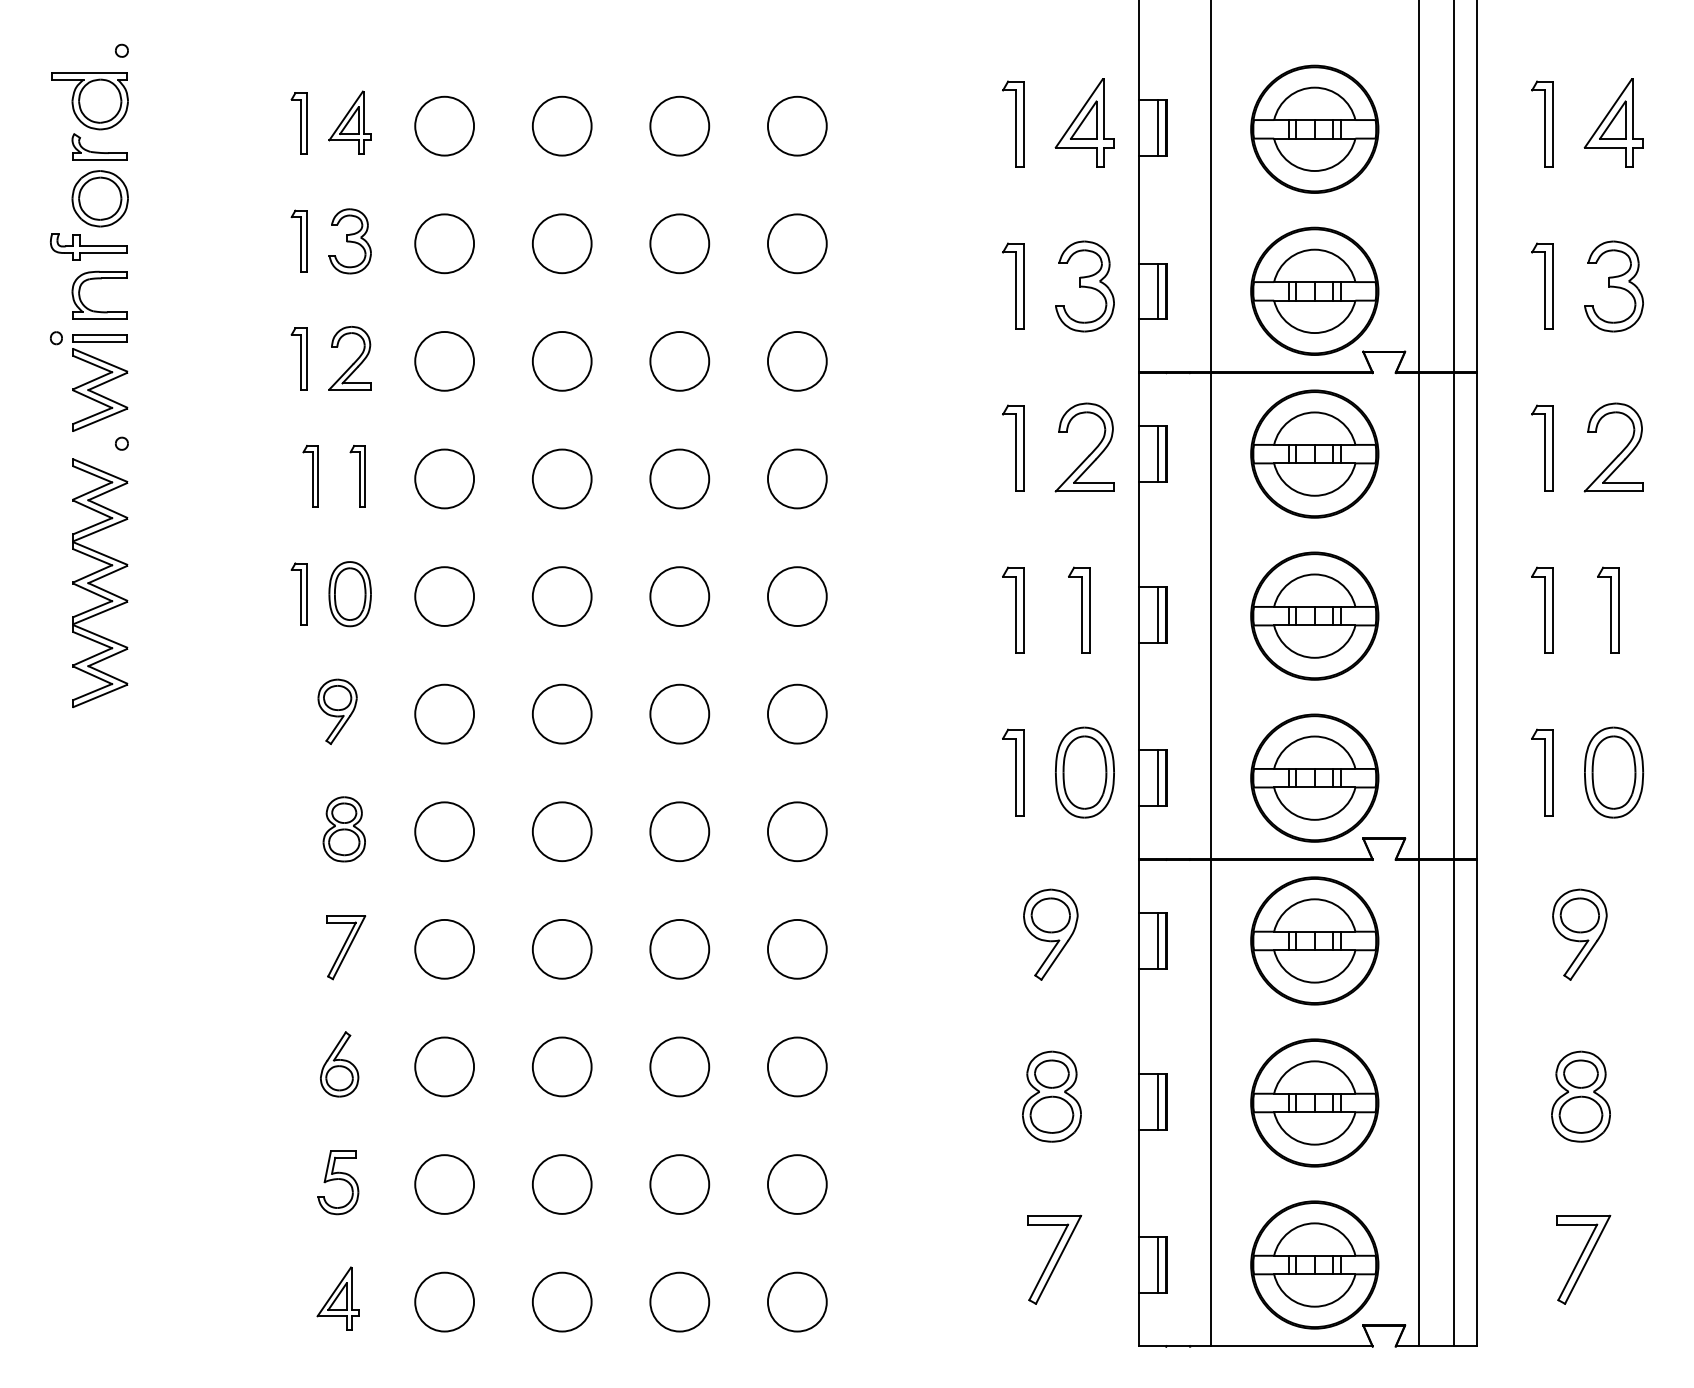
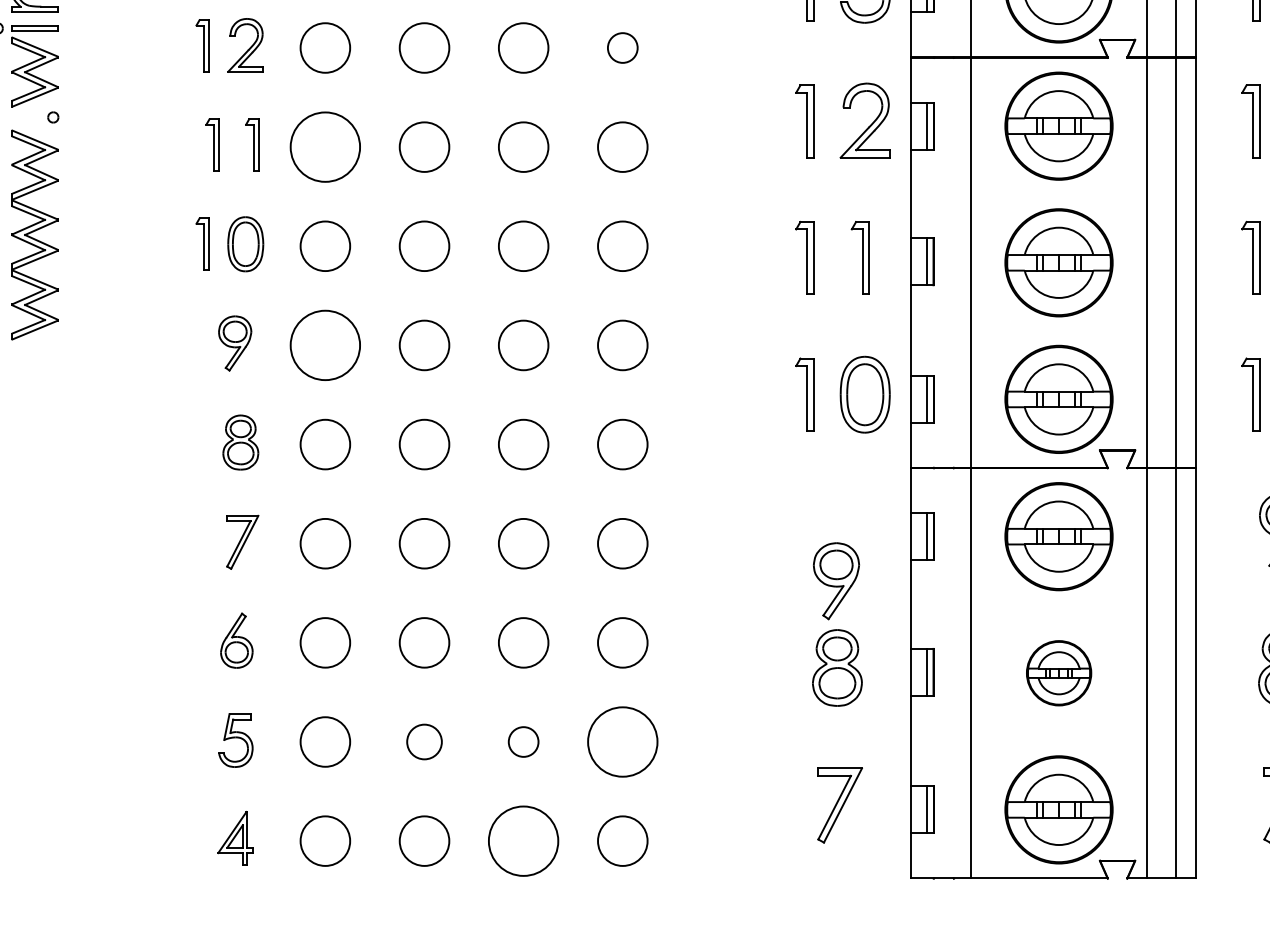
circle: (796, 361) -> (622, 48), size x0.6
circle: (444, 478) -> (325, 146), size x1.4
circle: (444, 713) -> (325, 344), size x1.4
part: (1050, 934) -> (836, 580), moved
part: (1314, 1102) -> (1058, 672), size x0.6
circle: (561, 1184) -> (423, 741), size x0.7
circle: (679, 1184) -> (523, 741), size x0.6
circle: (796, 1184) -> (622, 741), size x1.4
circle: (679, 1301) -> (523, 840), size x1.4

